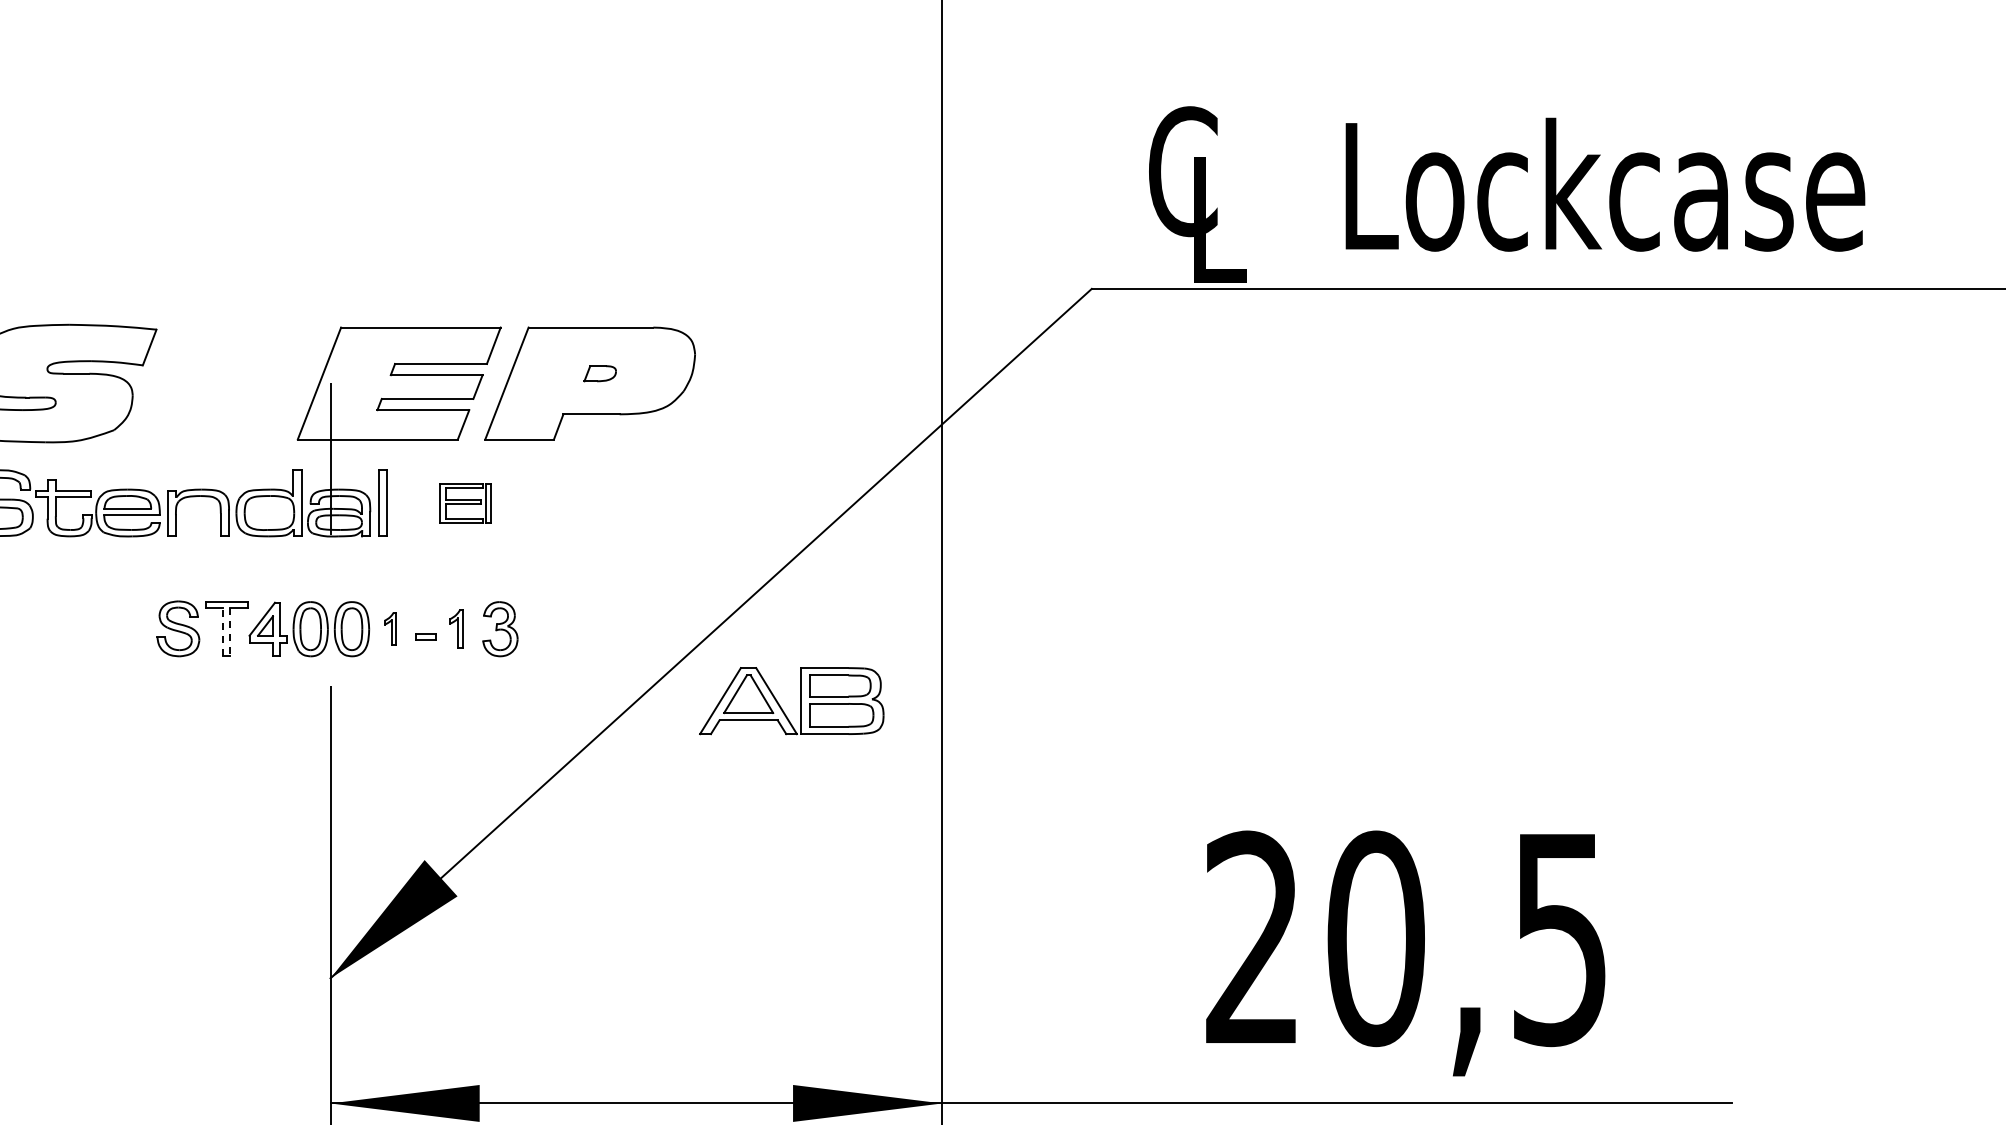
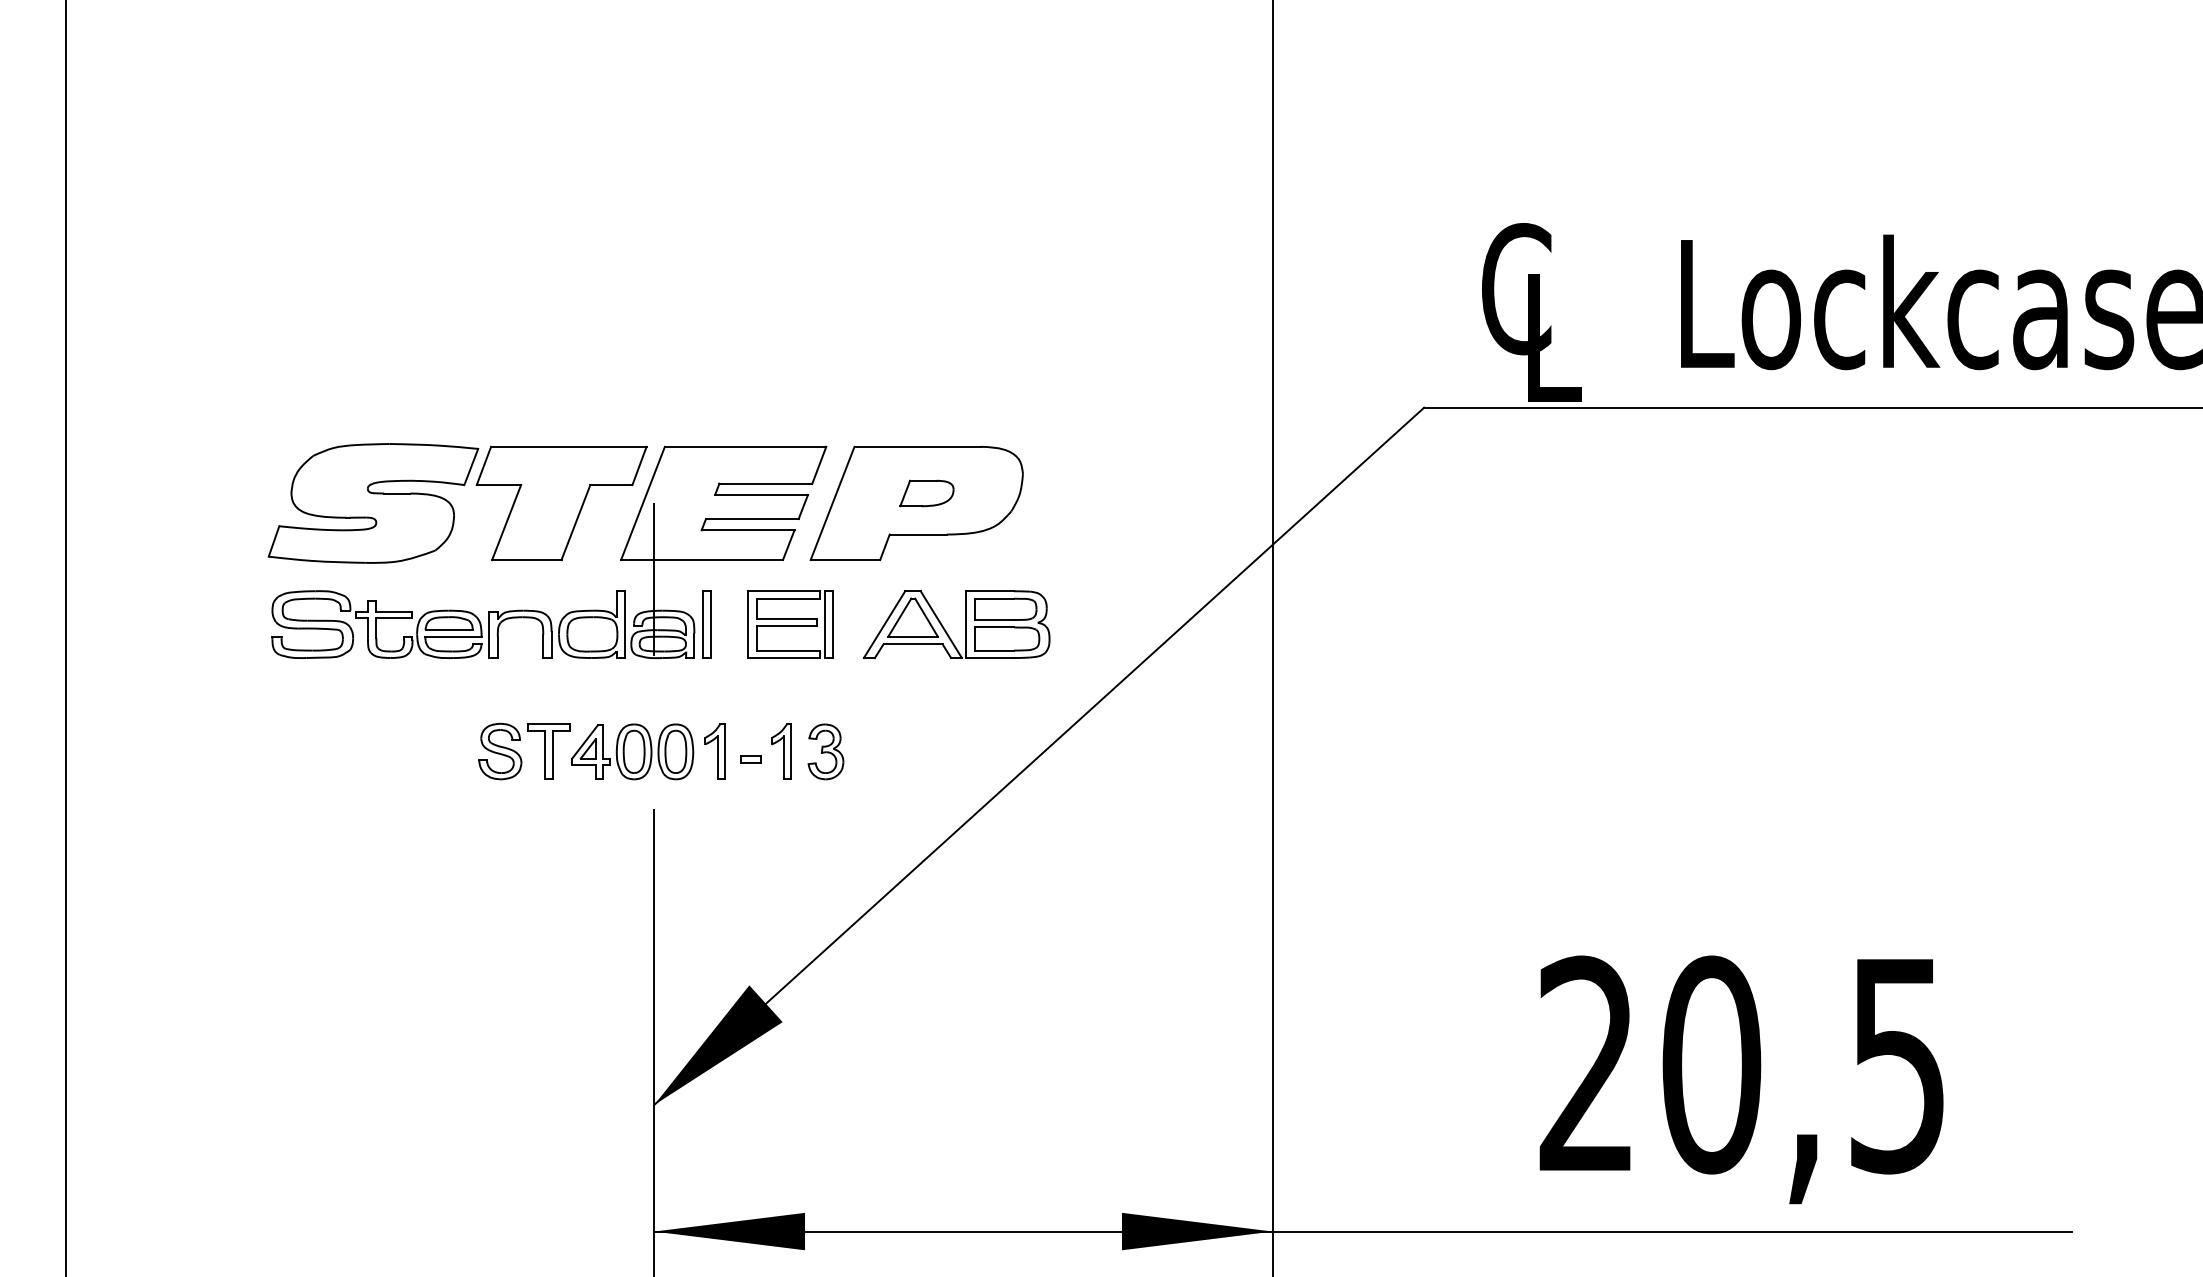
part: (599, 373) -> (926, 493), size x1.67
part: (238, 382) -> (561, 502), added
part: (465, 503) -> (790, 624), size x1.67
part: (390, 628) -> (714, 751), size x1.67
part: (456, 628) -> (781, 751), size x1.43
line: (223, 631) -> (545, 754), dashed -> solid
line: (230, 631) -> (552, 754), dashed -> solid
part: (800, 700) -> (965, 624), moved

